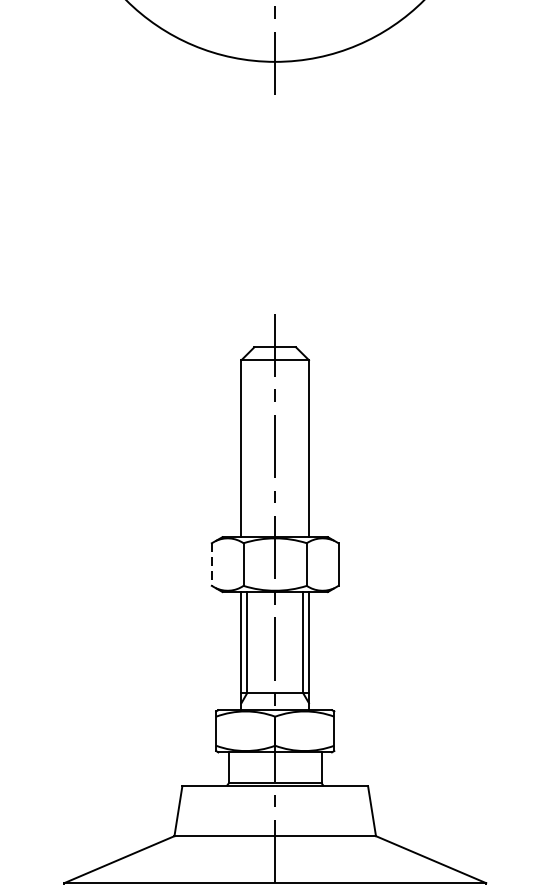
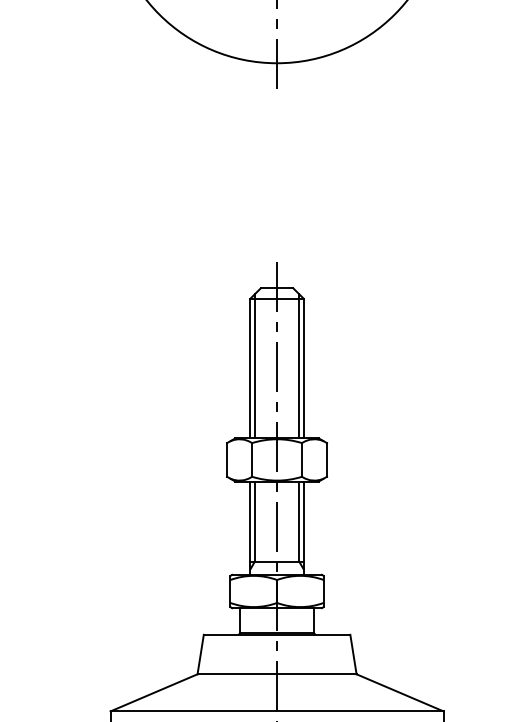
line: (246, 446) -> (254, 366), added
line: (303, 446) -> (299, 366), added
line: (212, 563) -> (227, 459), dashed -> solid

